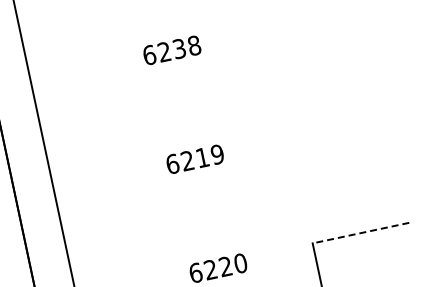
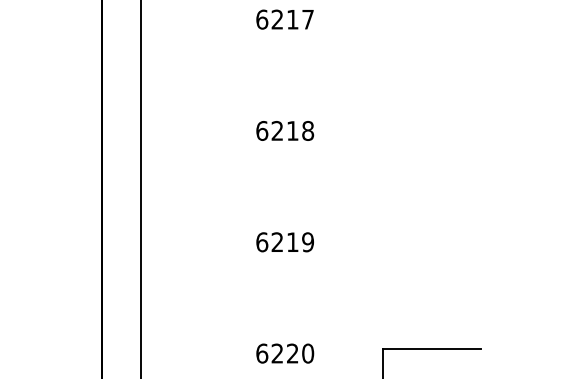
text: (179, 48) -> (292, 130), 6238 -> 6218
line: (360, 232) -> (431, 348), dashed -> solid

